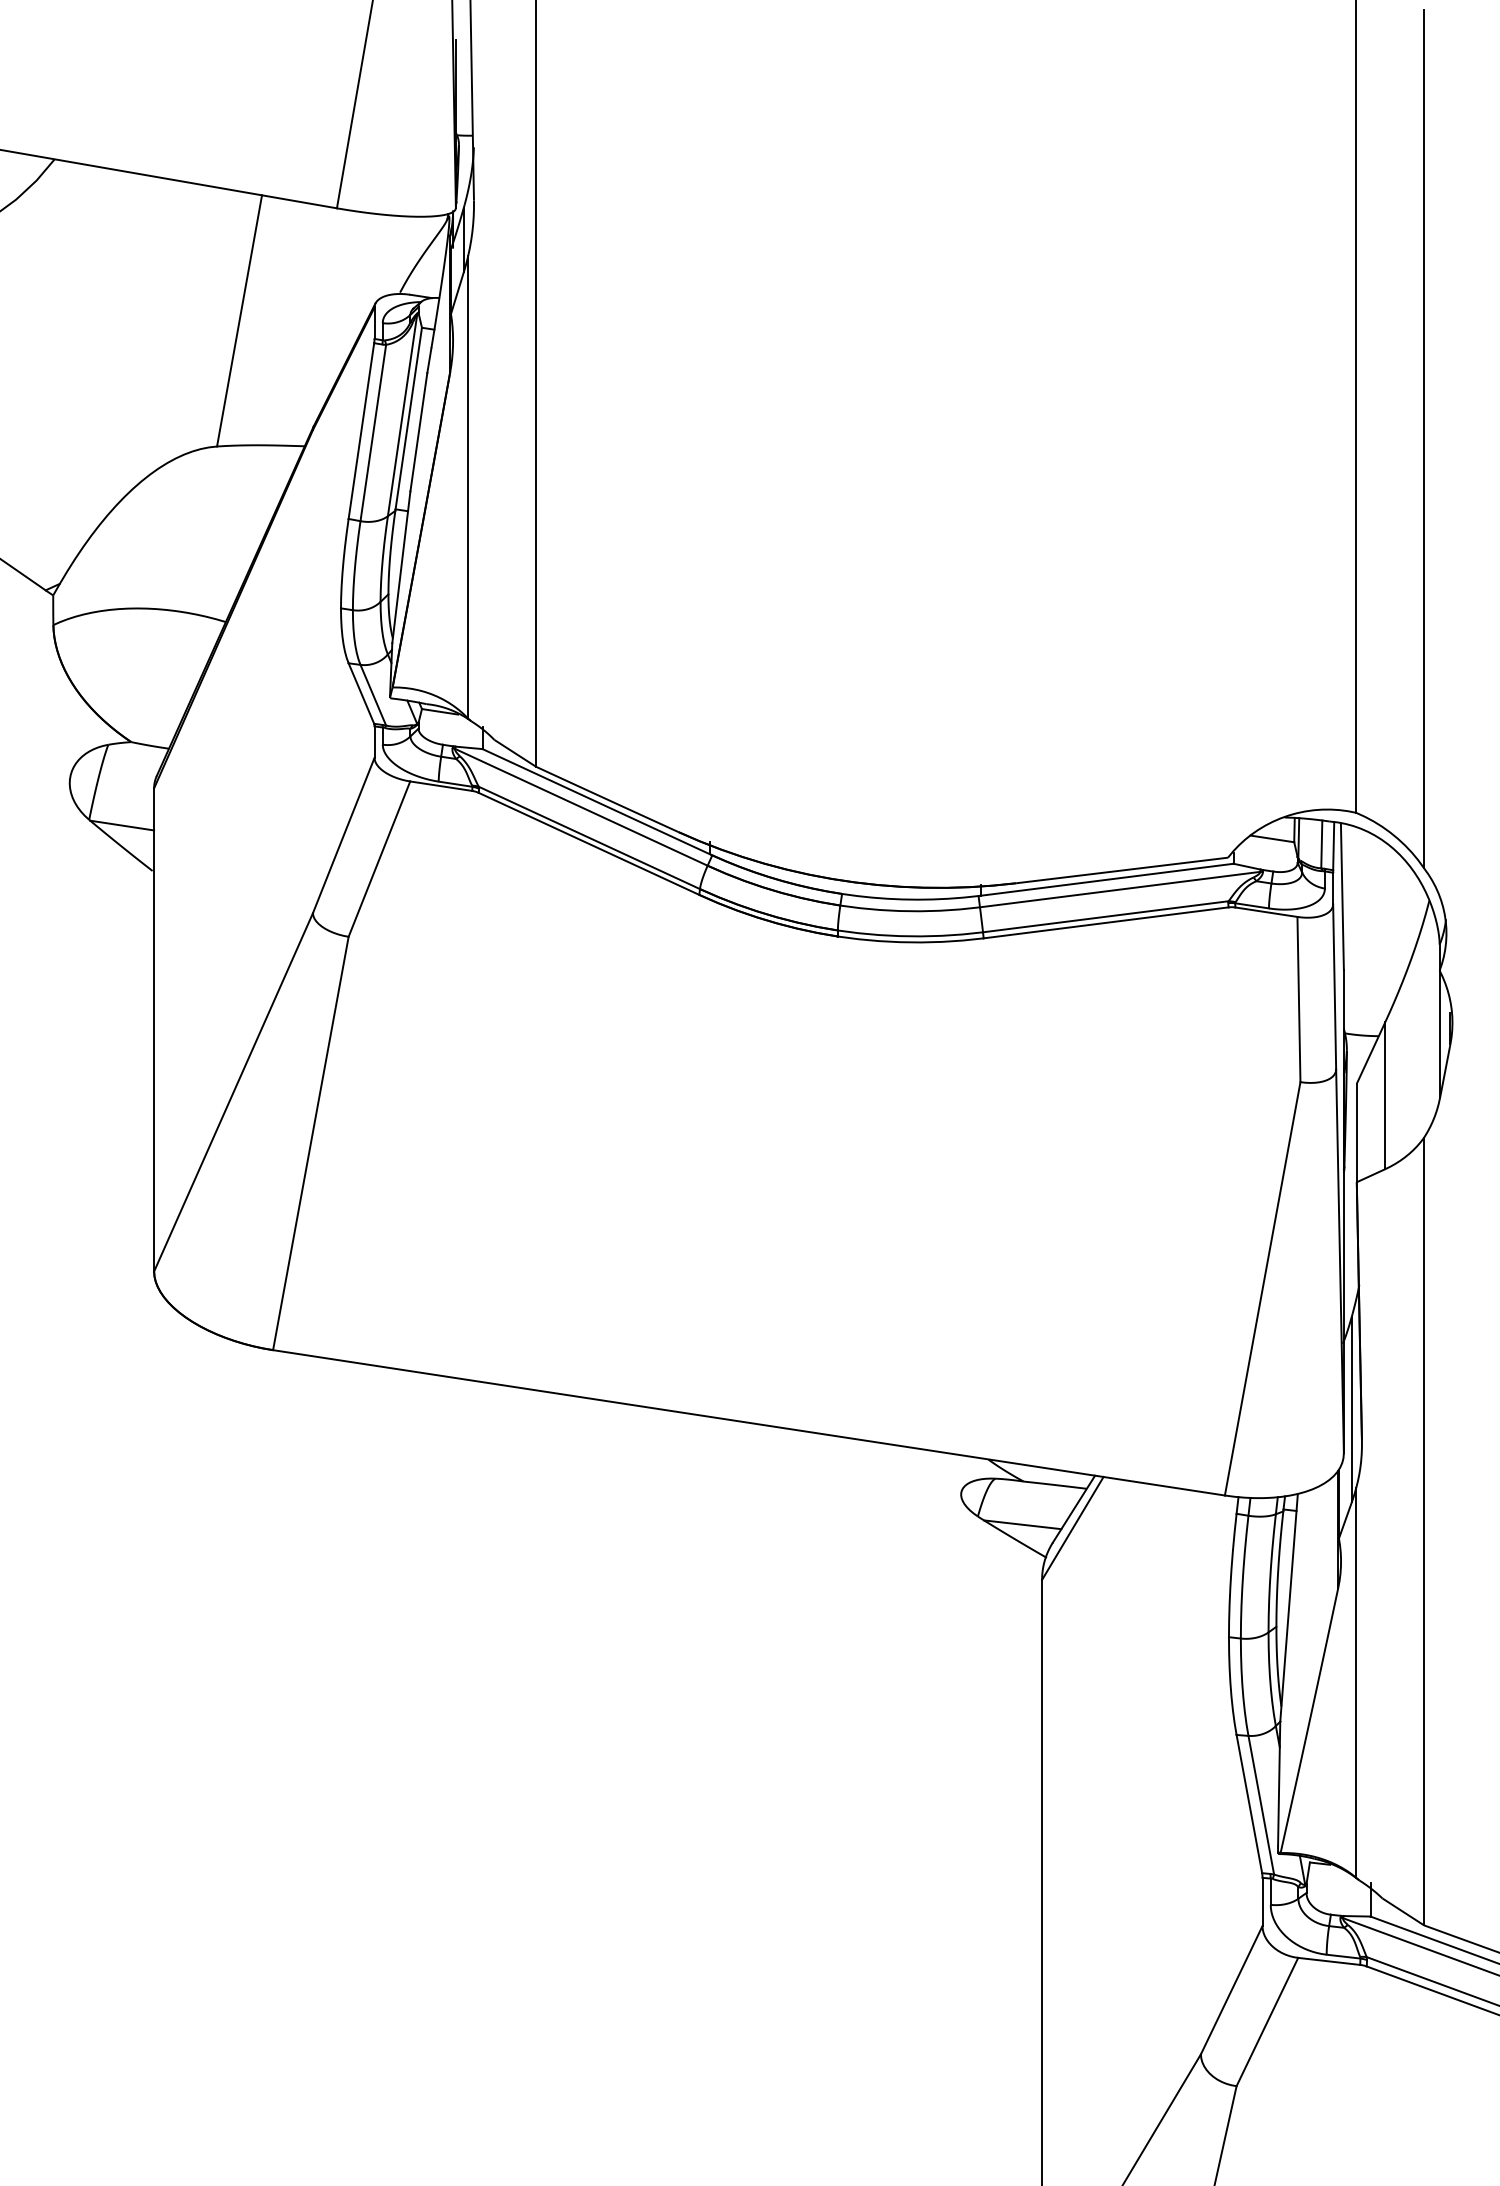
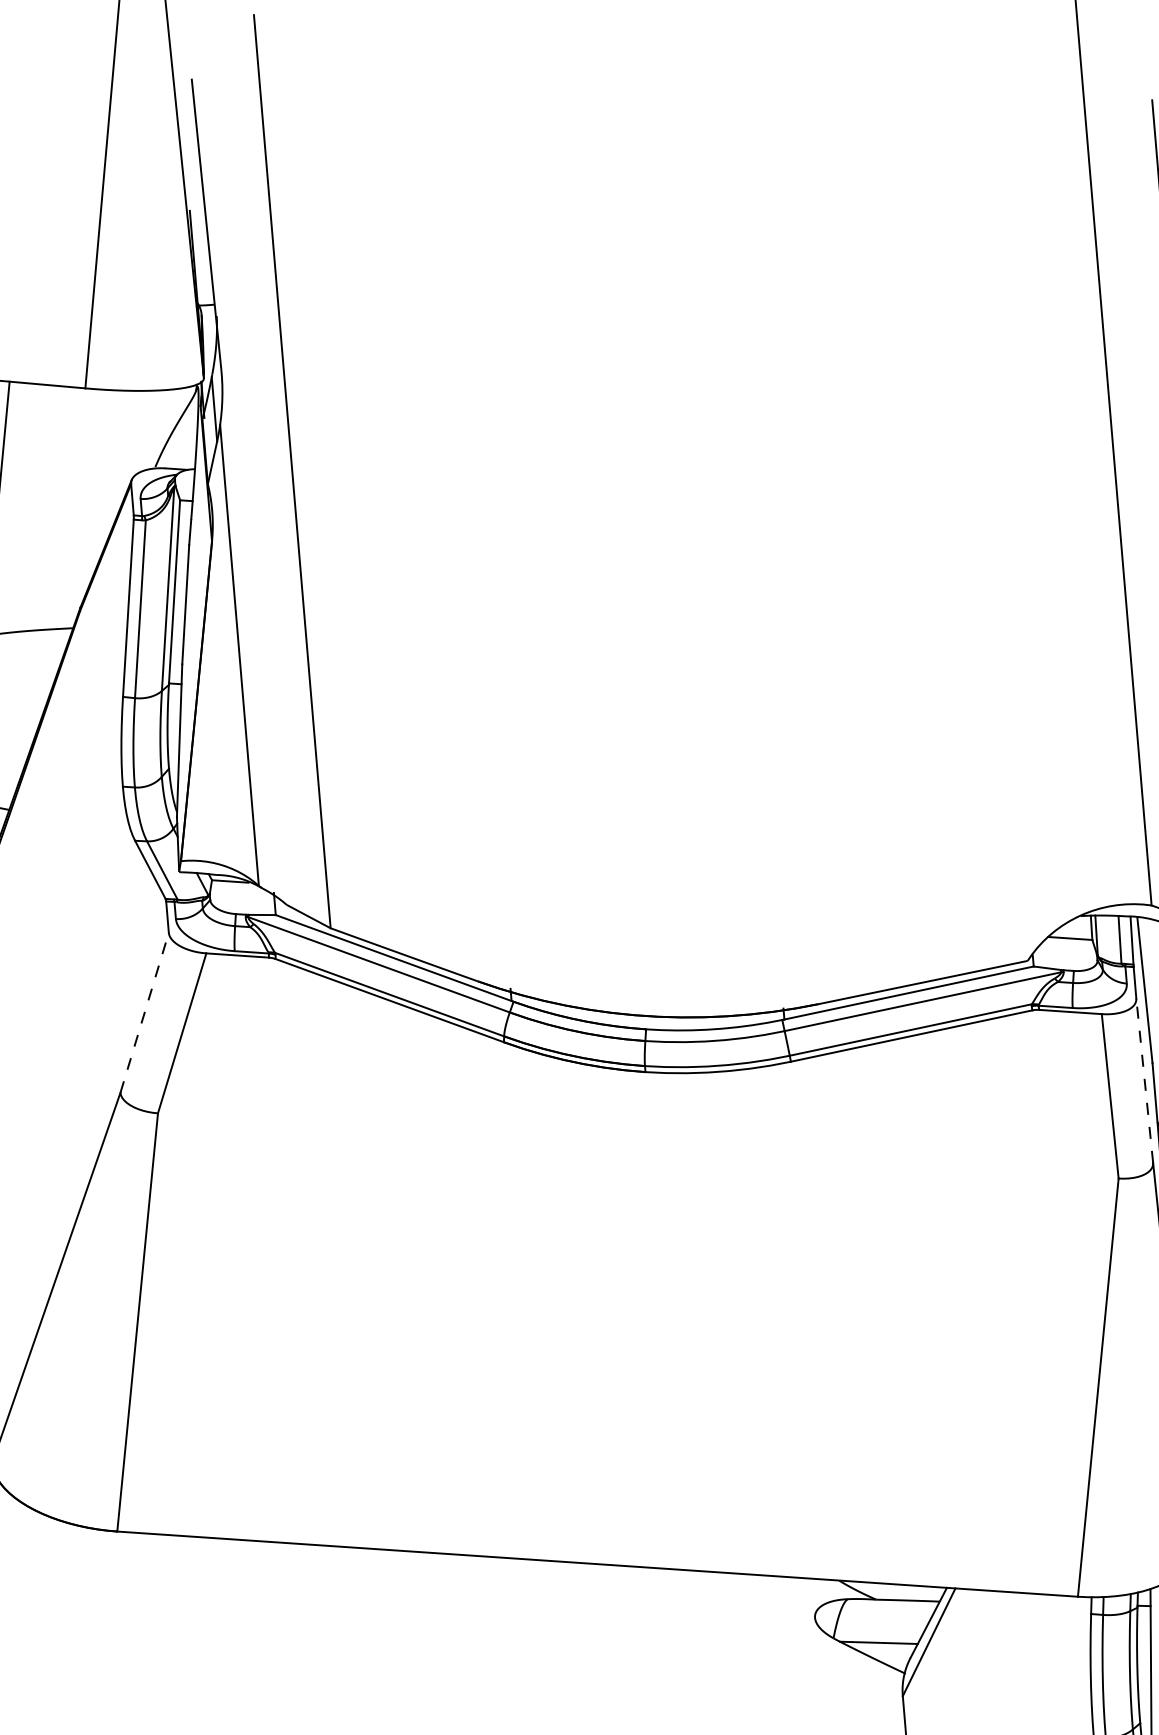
line: (343, 835) -> (144, 1012), solid -> dashed
line: (1334, 986) -> (1144, 1080), solid -> dashed

